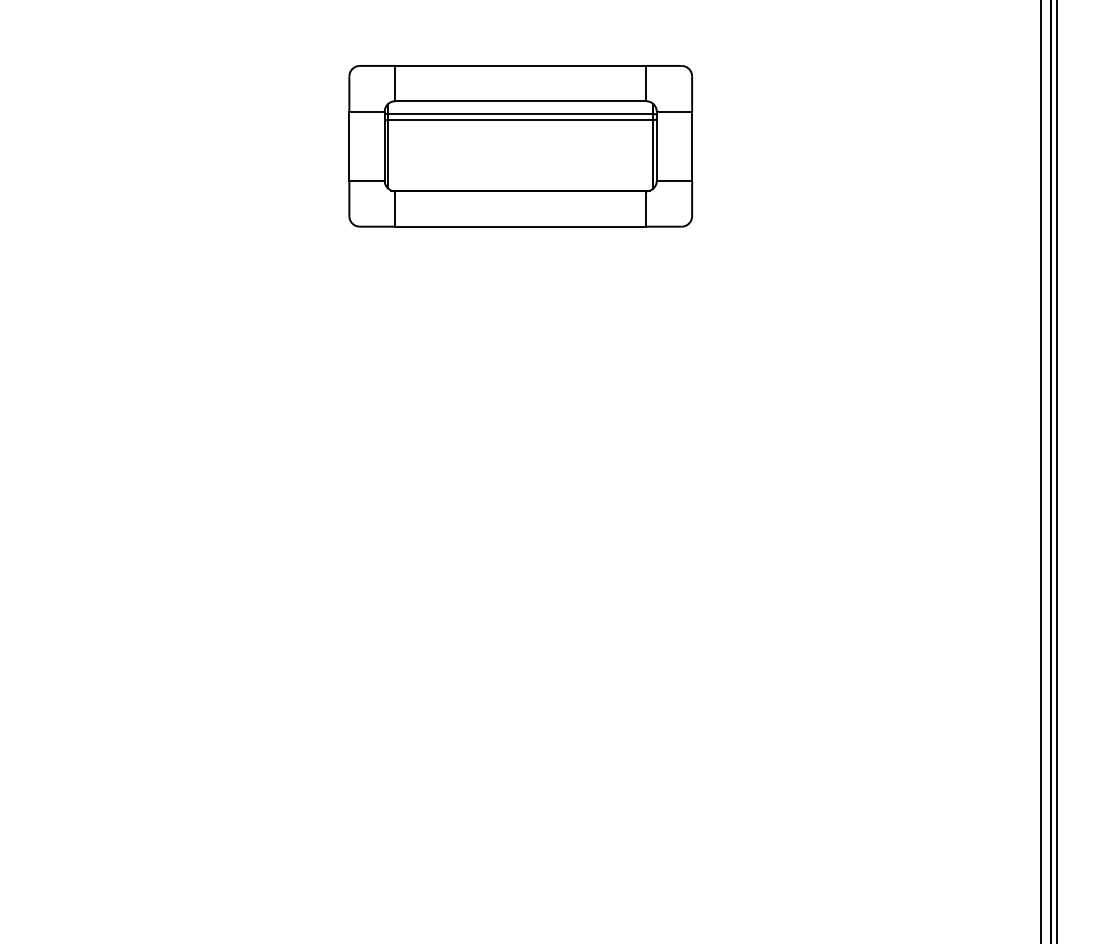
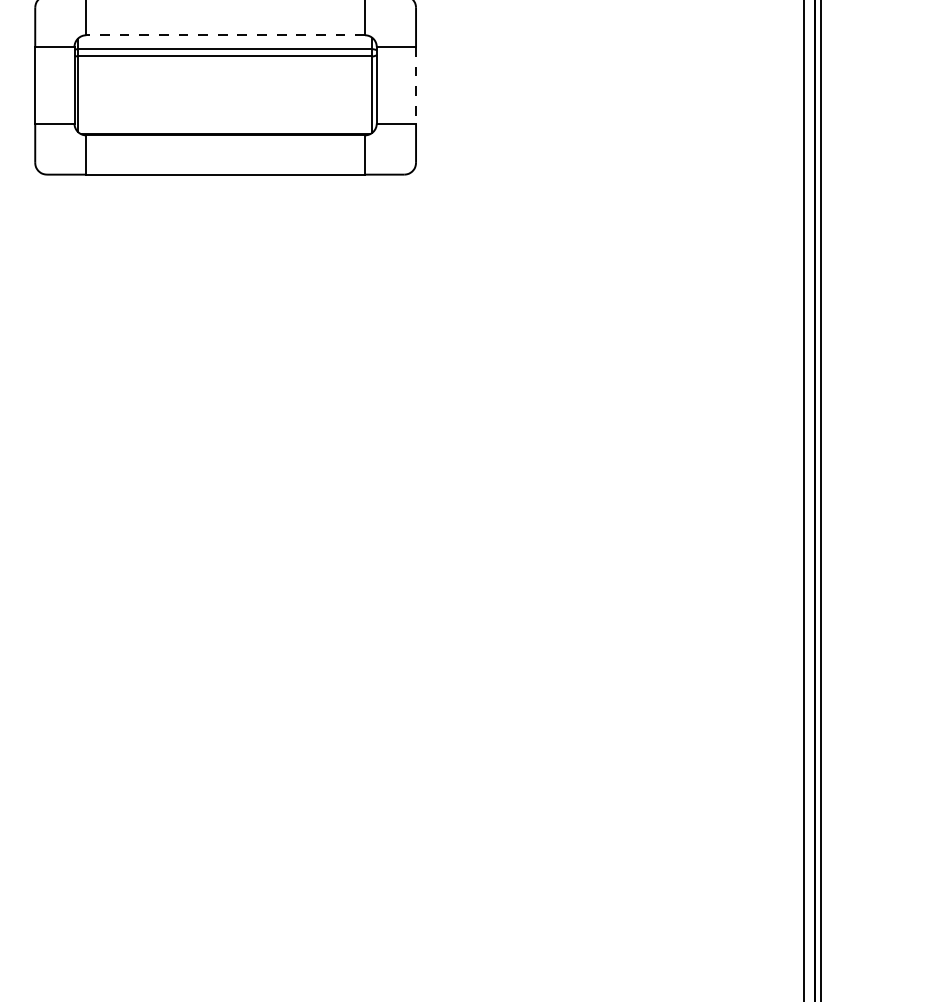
line: (520, 101) -> (225, 35), solid -> dashed
line: (692, 146) -> (416, 85), solid -> dashed

